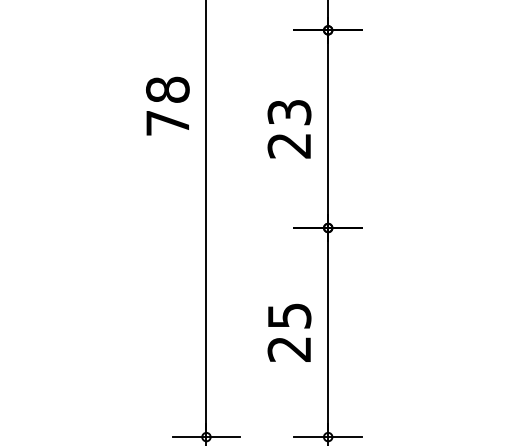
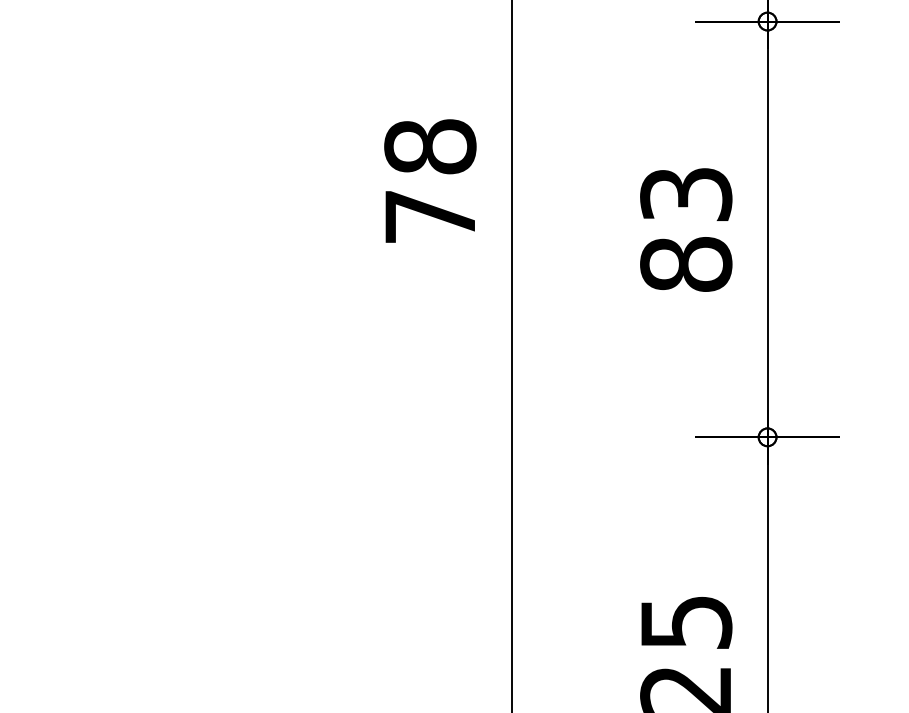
text: (289, 145) -> (686, 263), 23 -> 83

